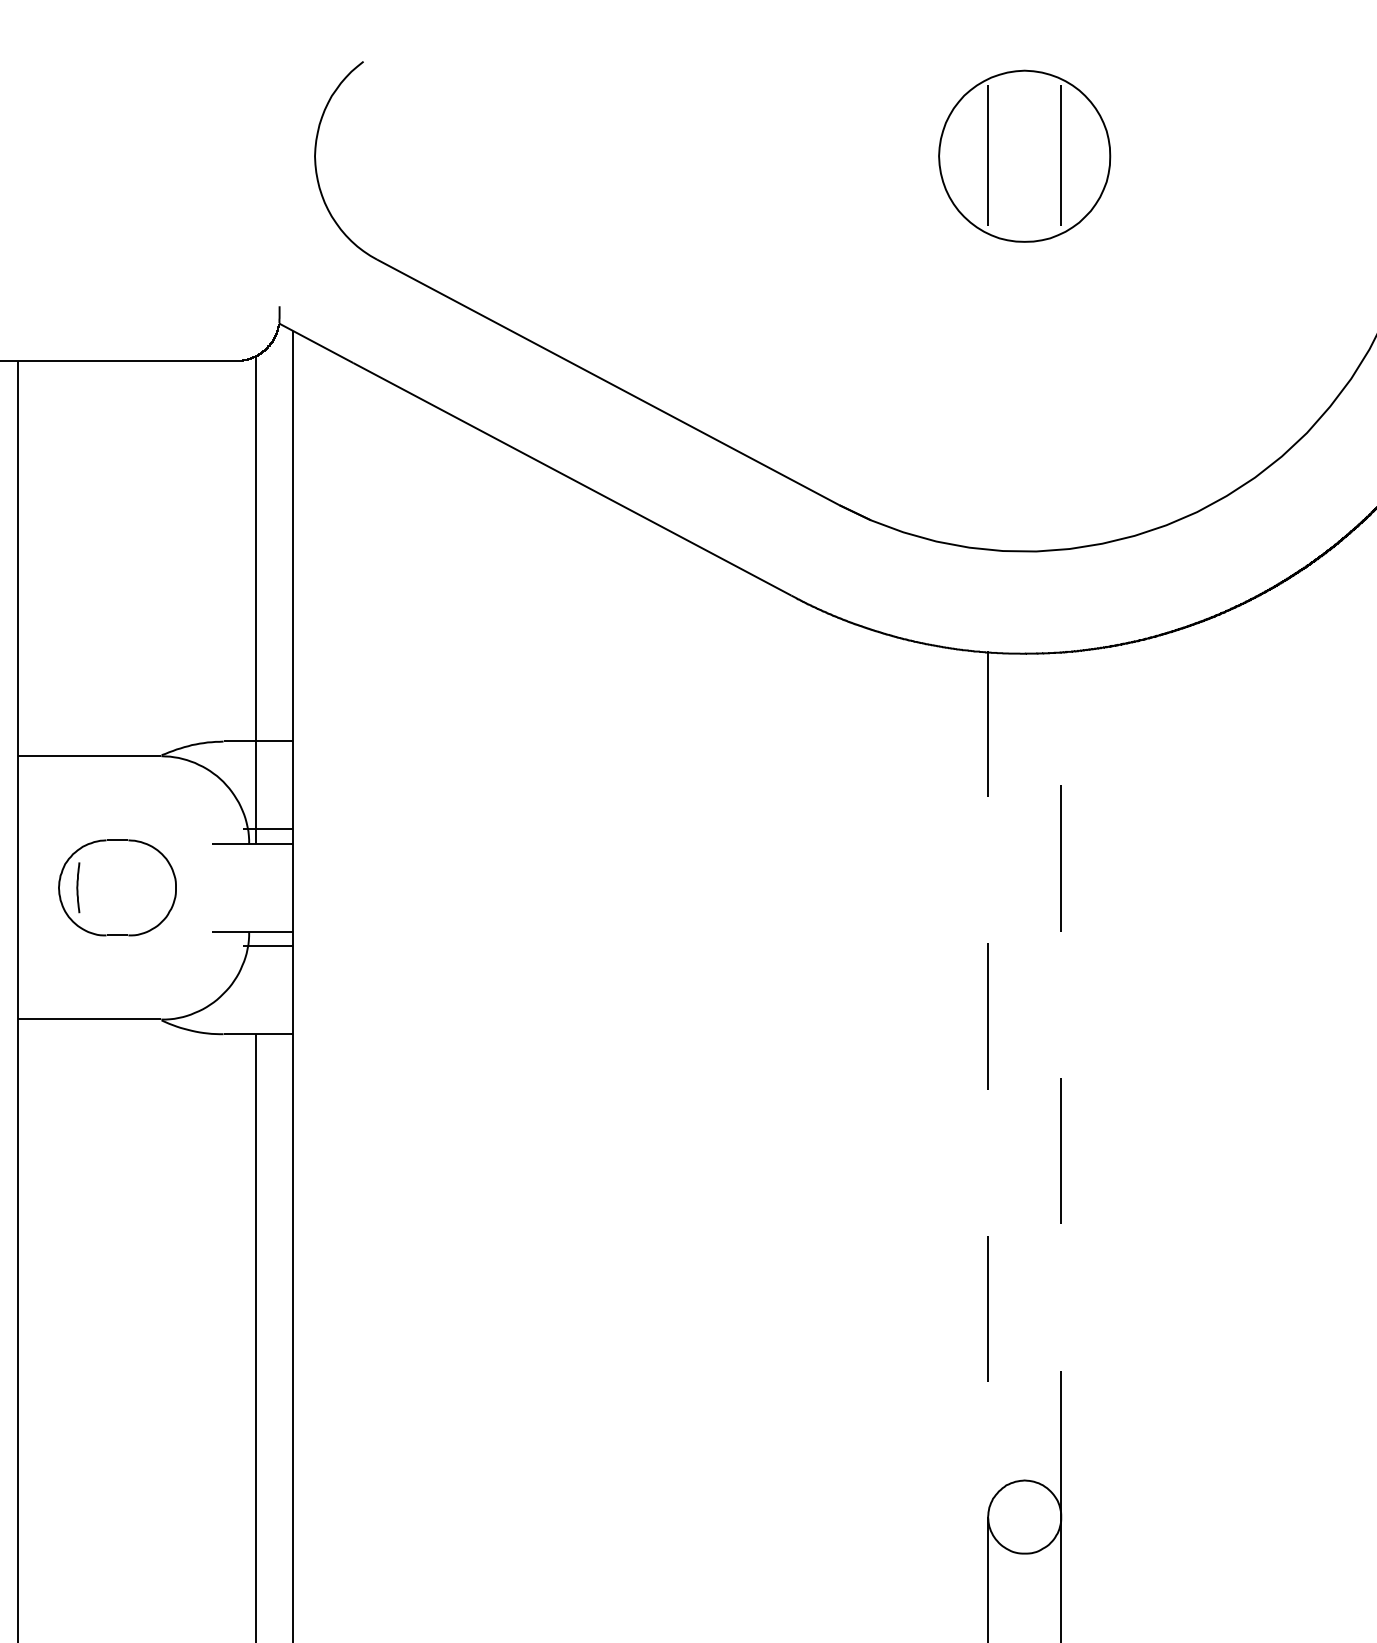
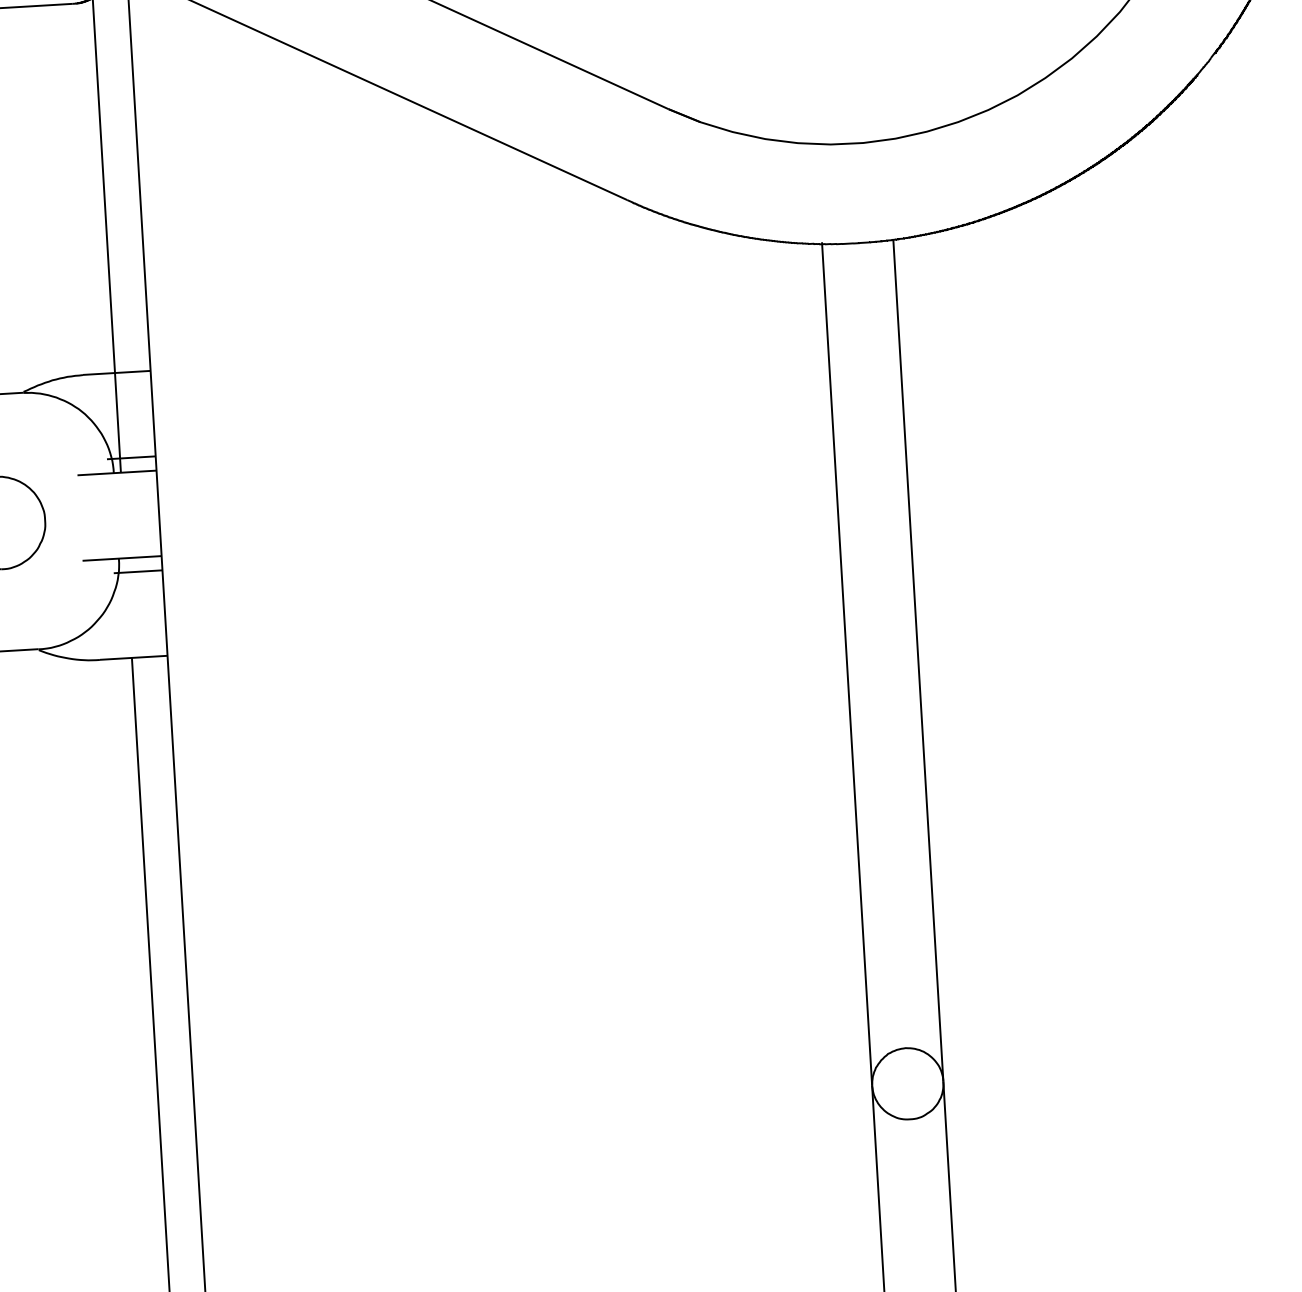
line: (988, 1084) -> (847, 664), dashed -> solid
line: (1061, 1085) -> (918, 661), dashed -> solid

